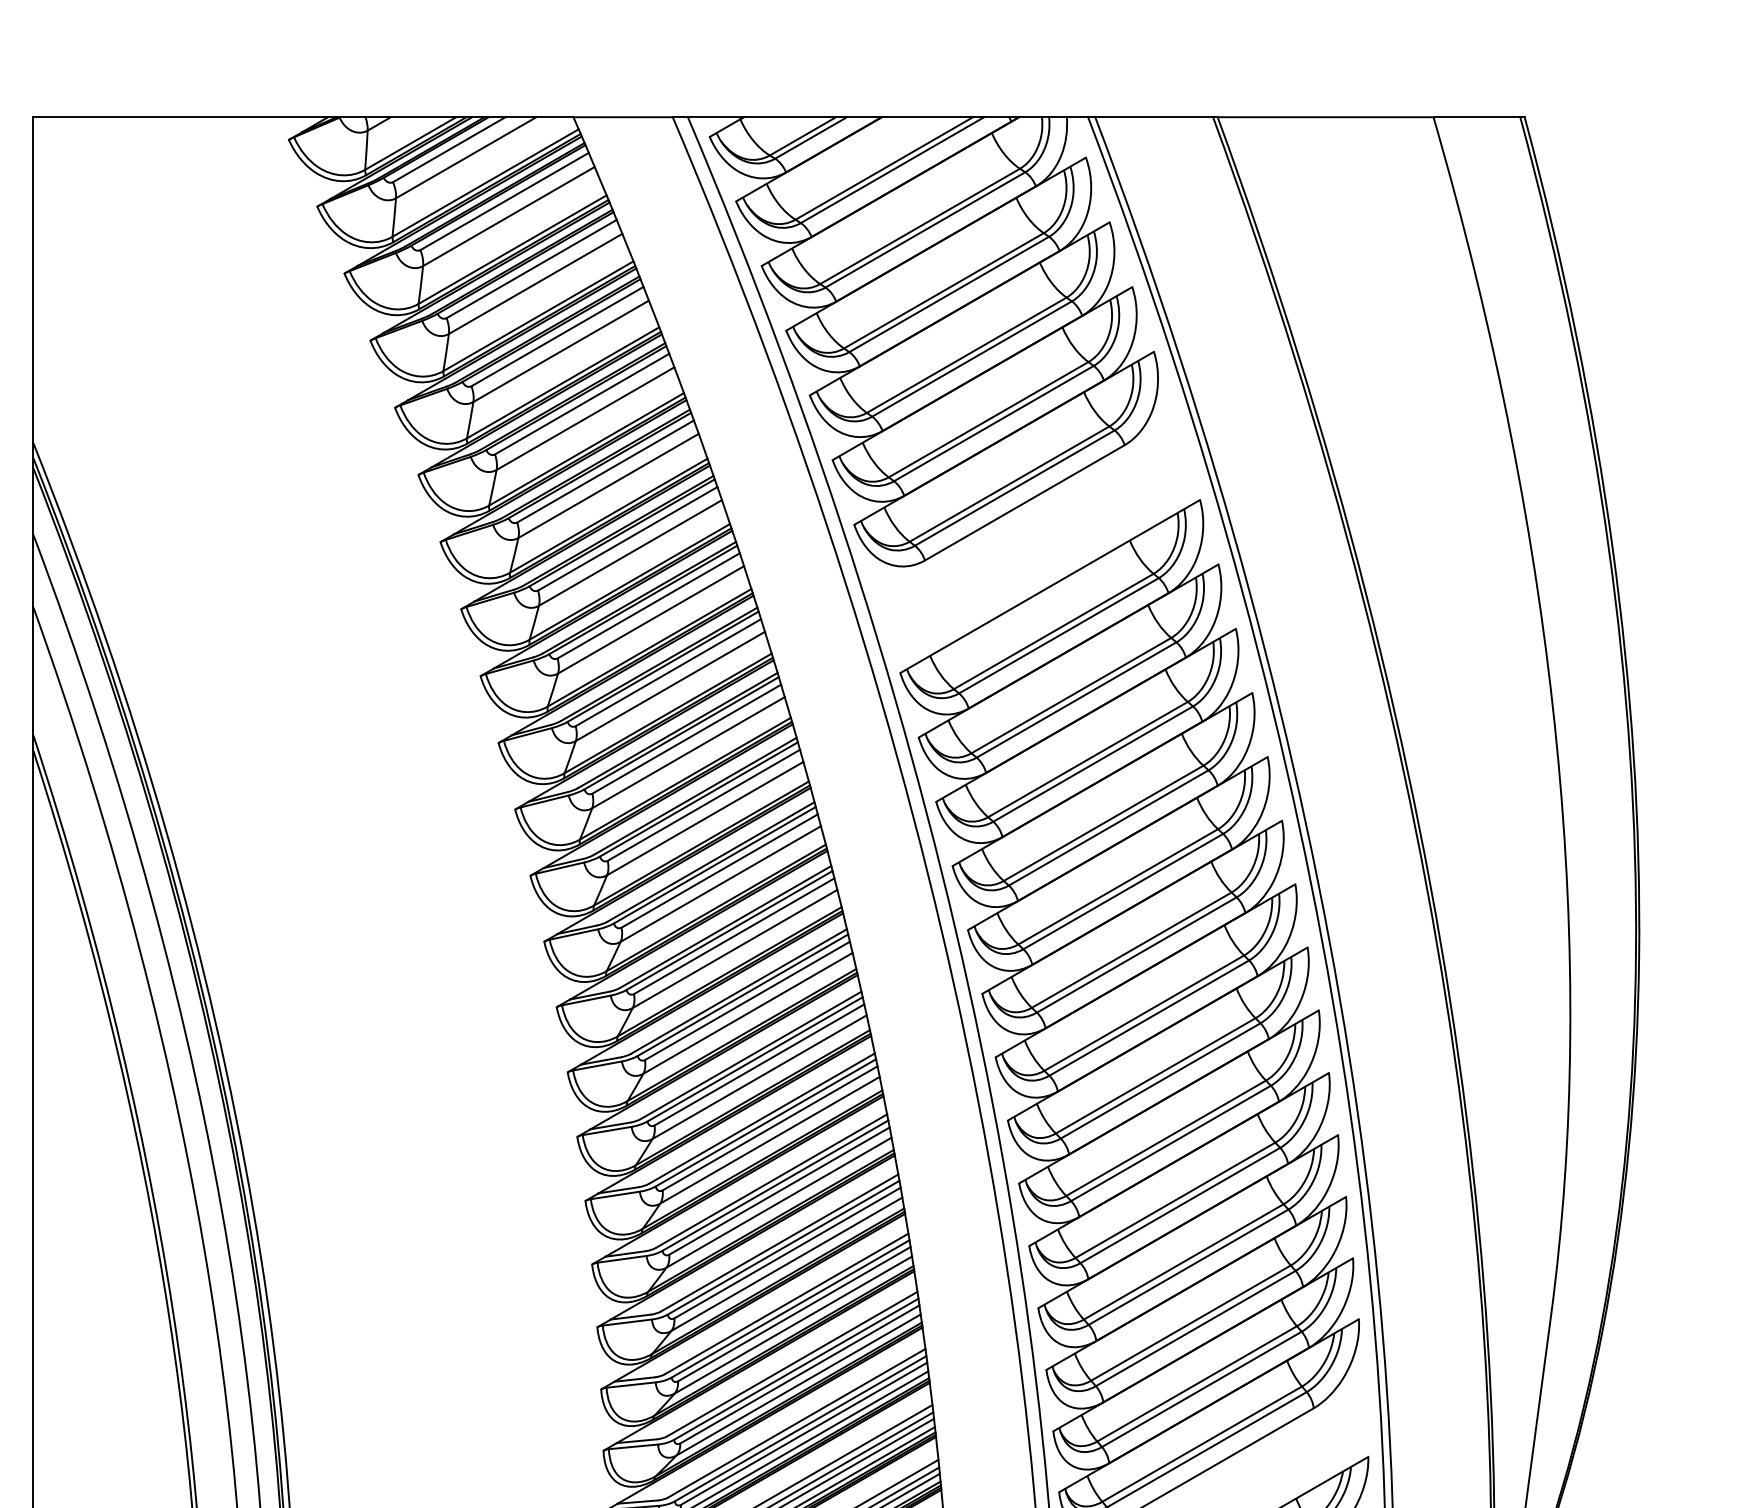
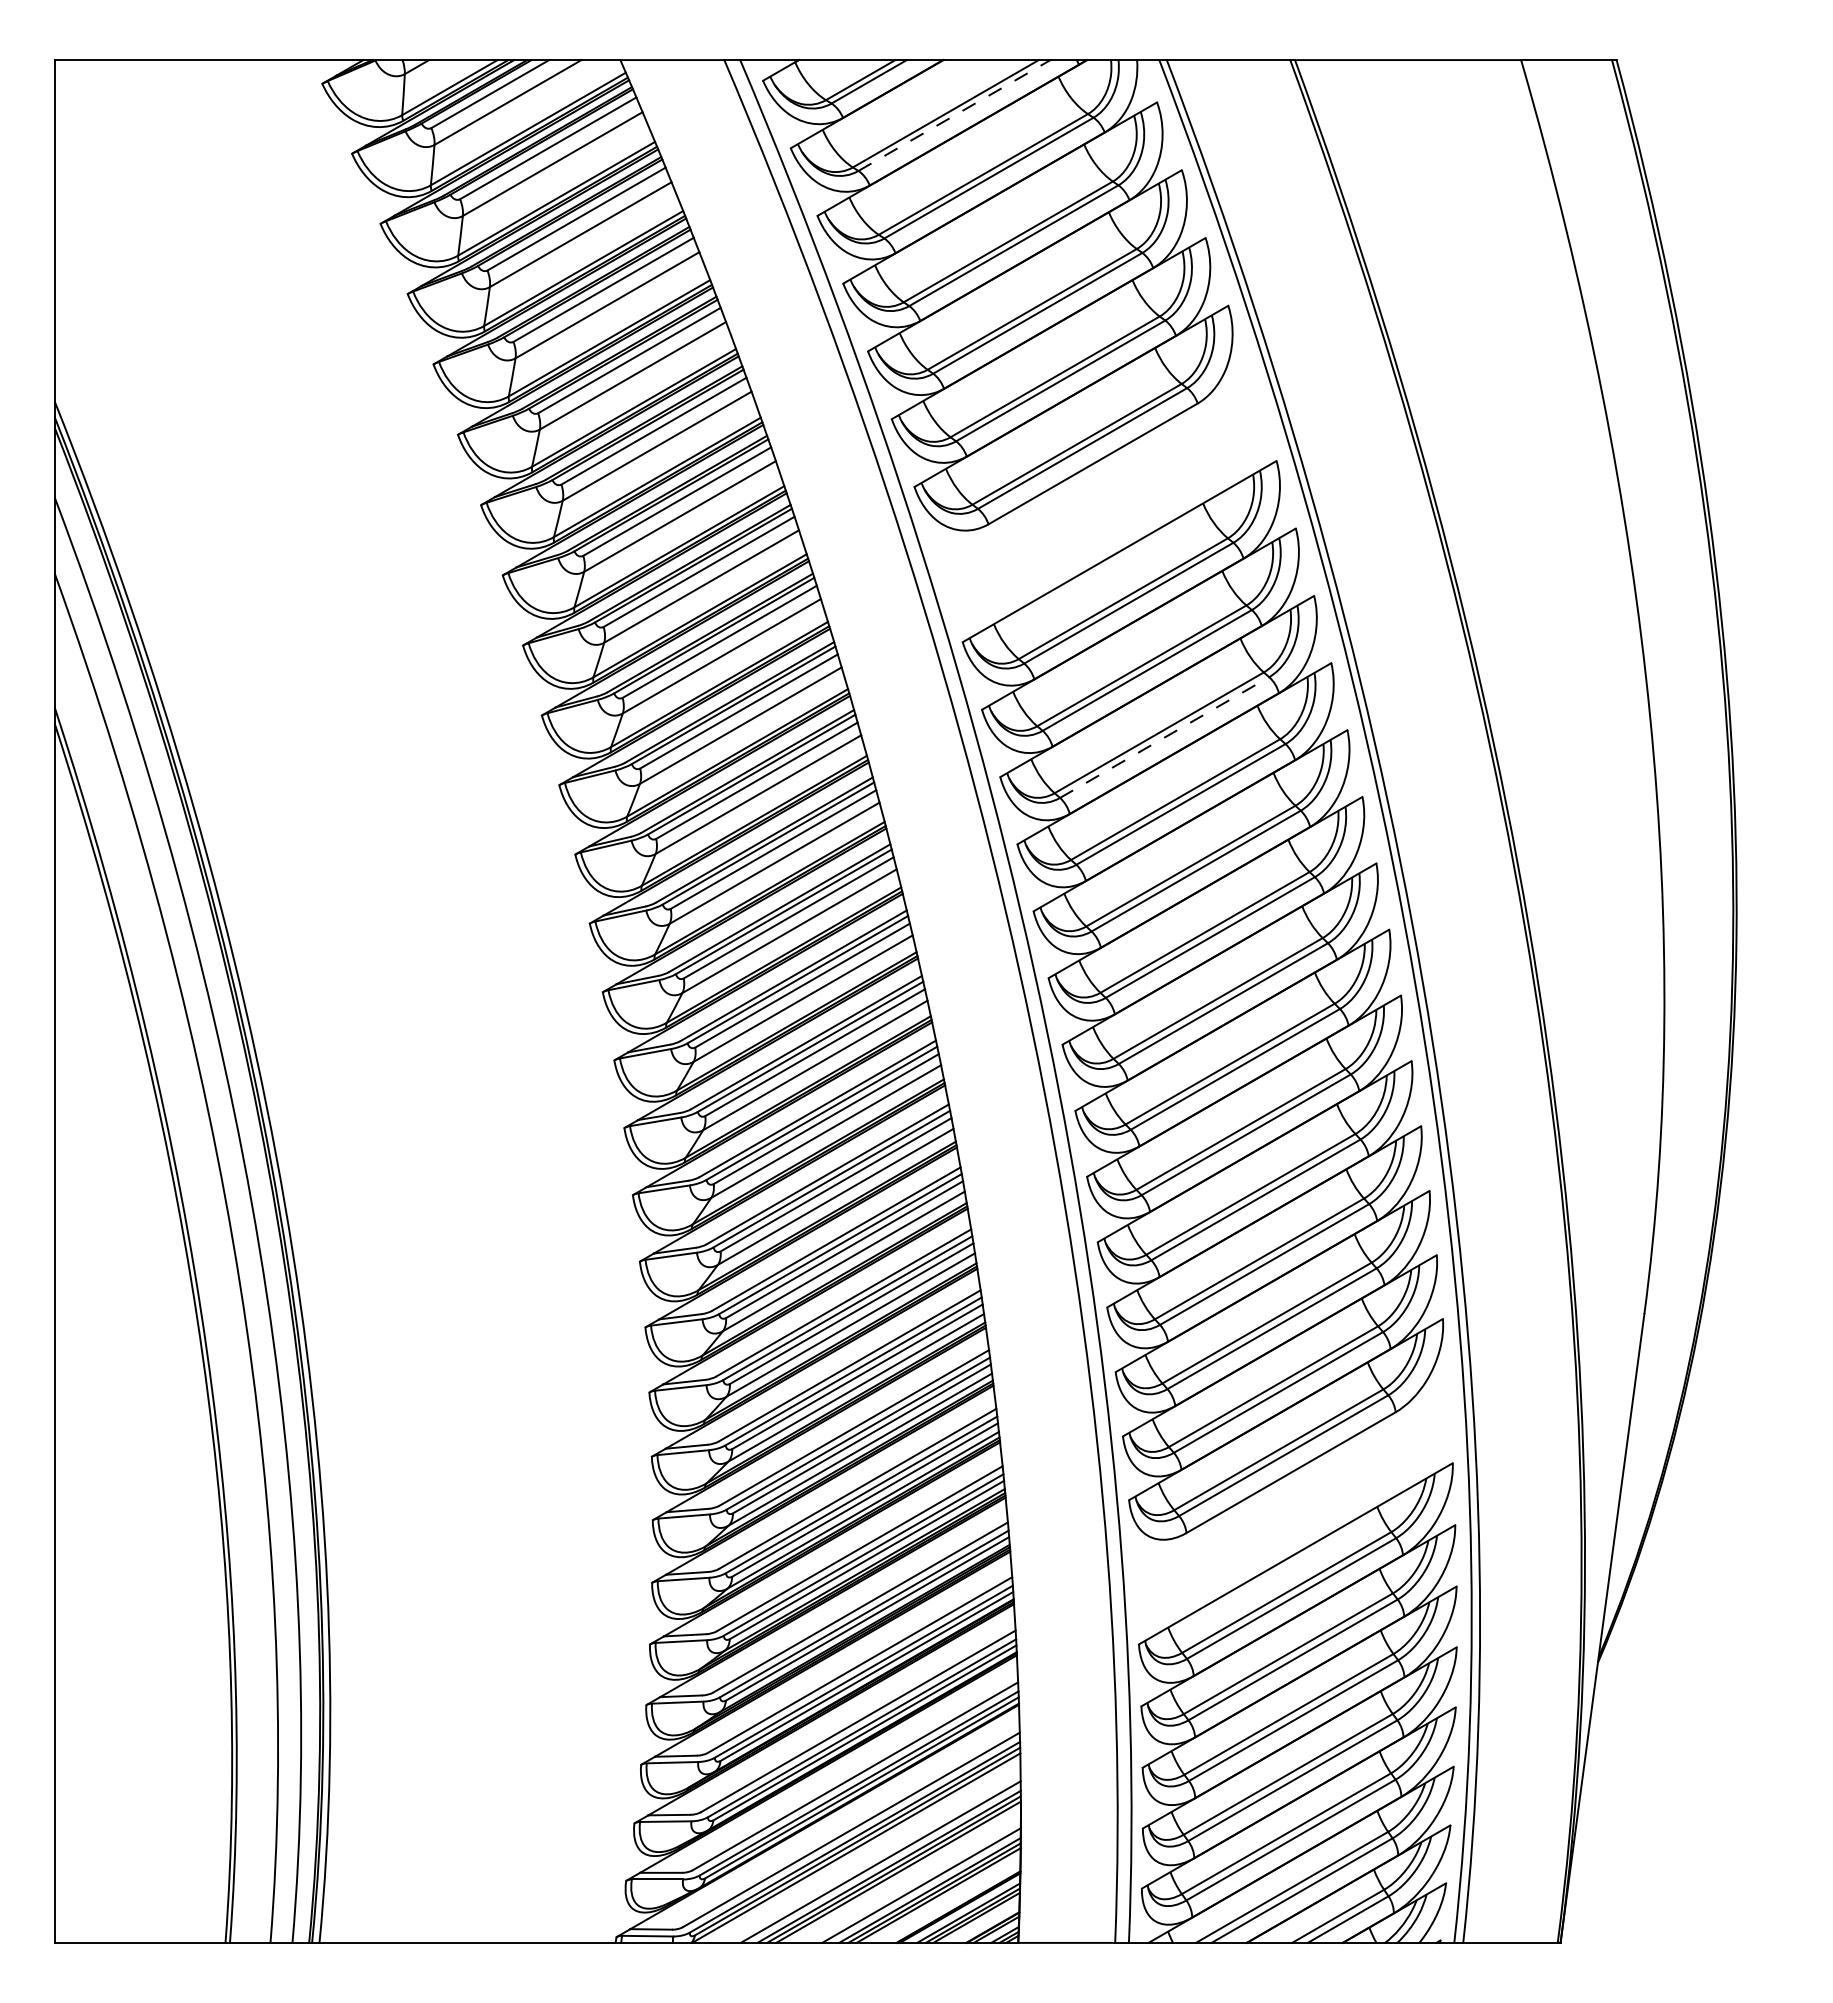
line: (892, 170) -> (954, 115), solid -> dashed
line: (1093, 764) -> (1164, 737), solid -> dashed

